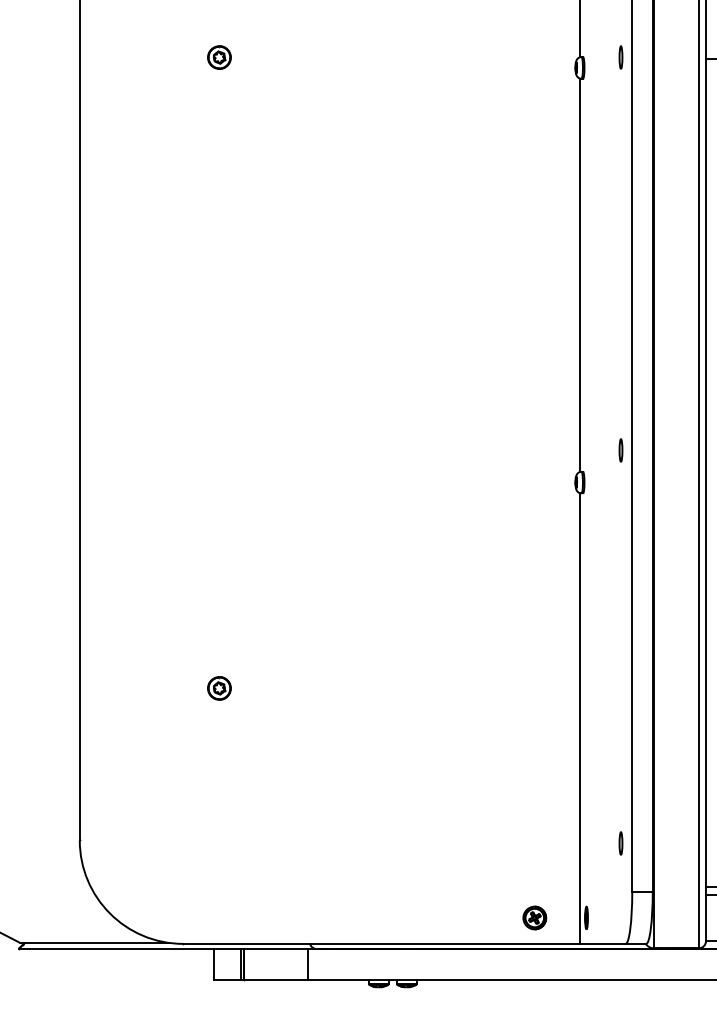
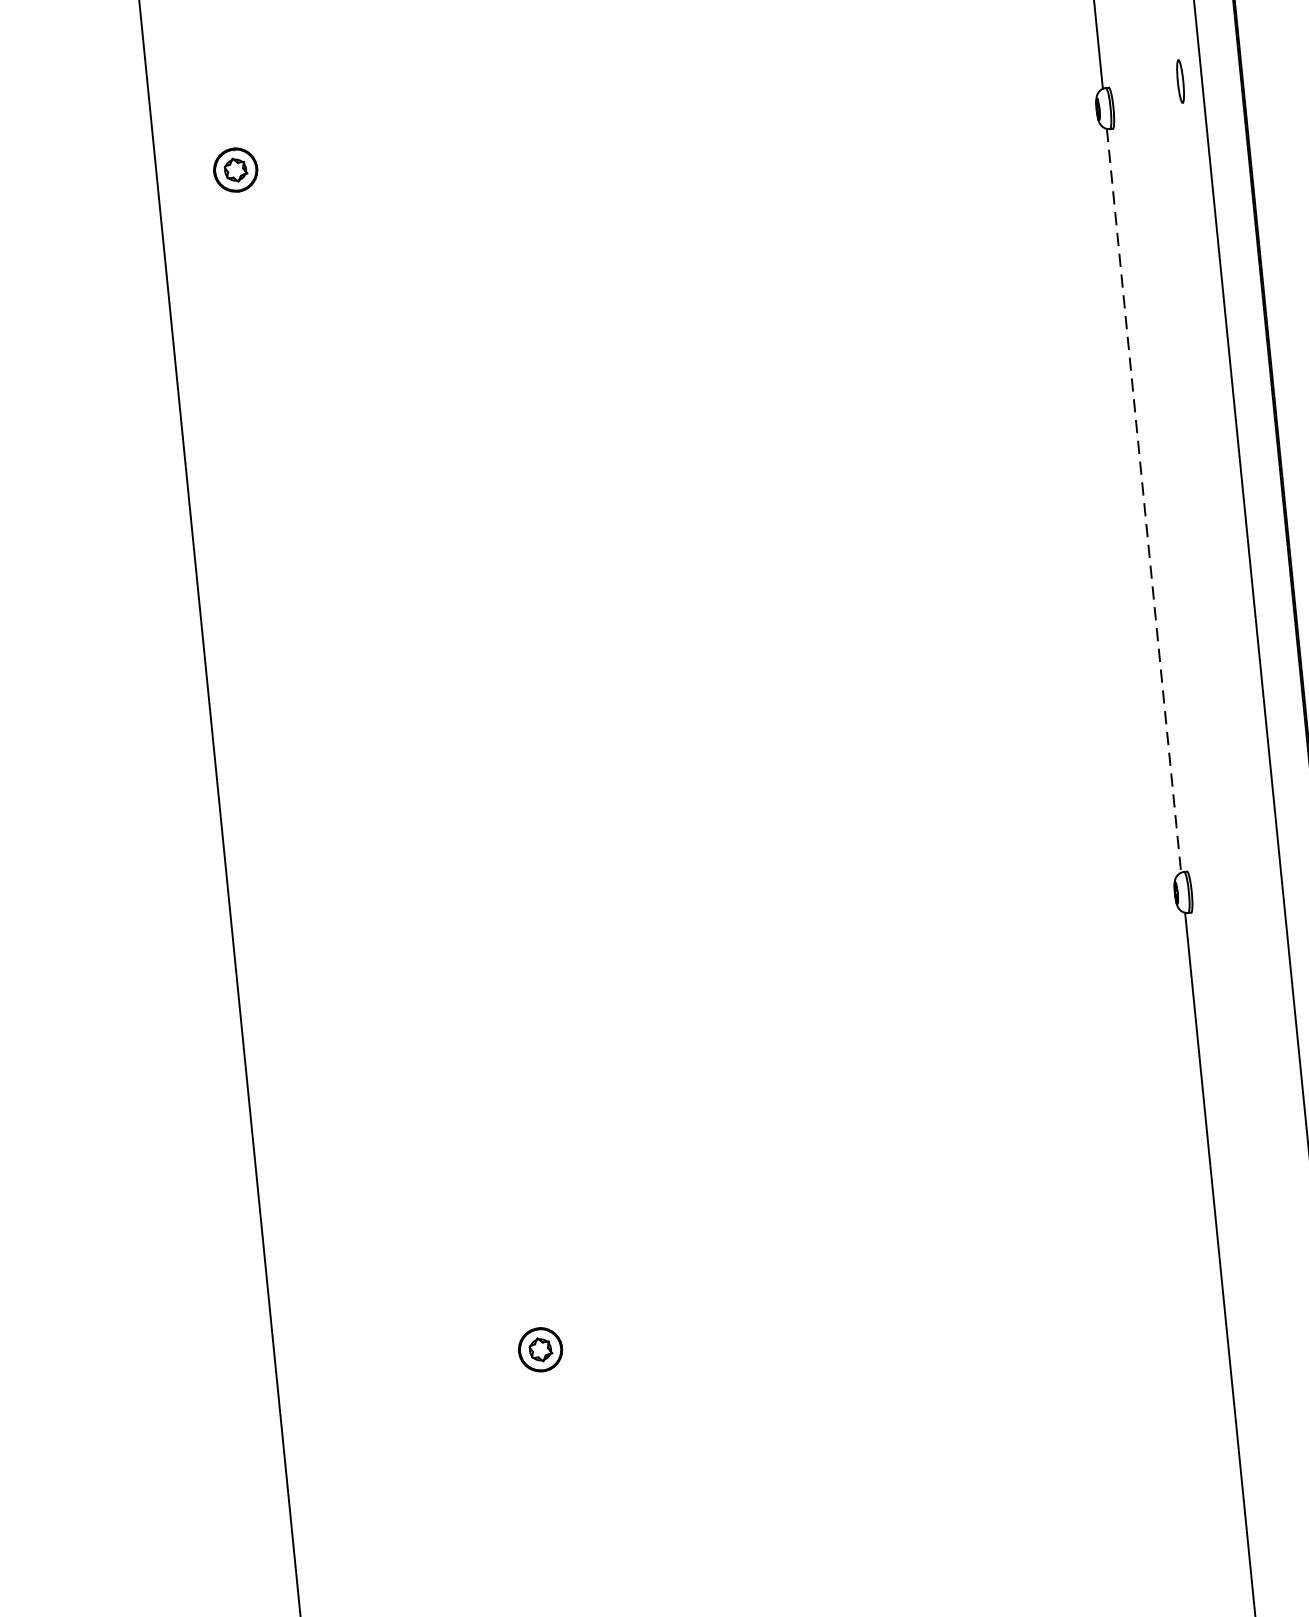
part: (219, 57) -> (235, 169), moved
line: (579, 275) -> (1143, 501), solid -> dashed
part: (620, 450) -> (1253, 824), removed

